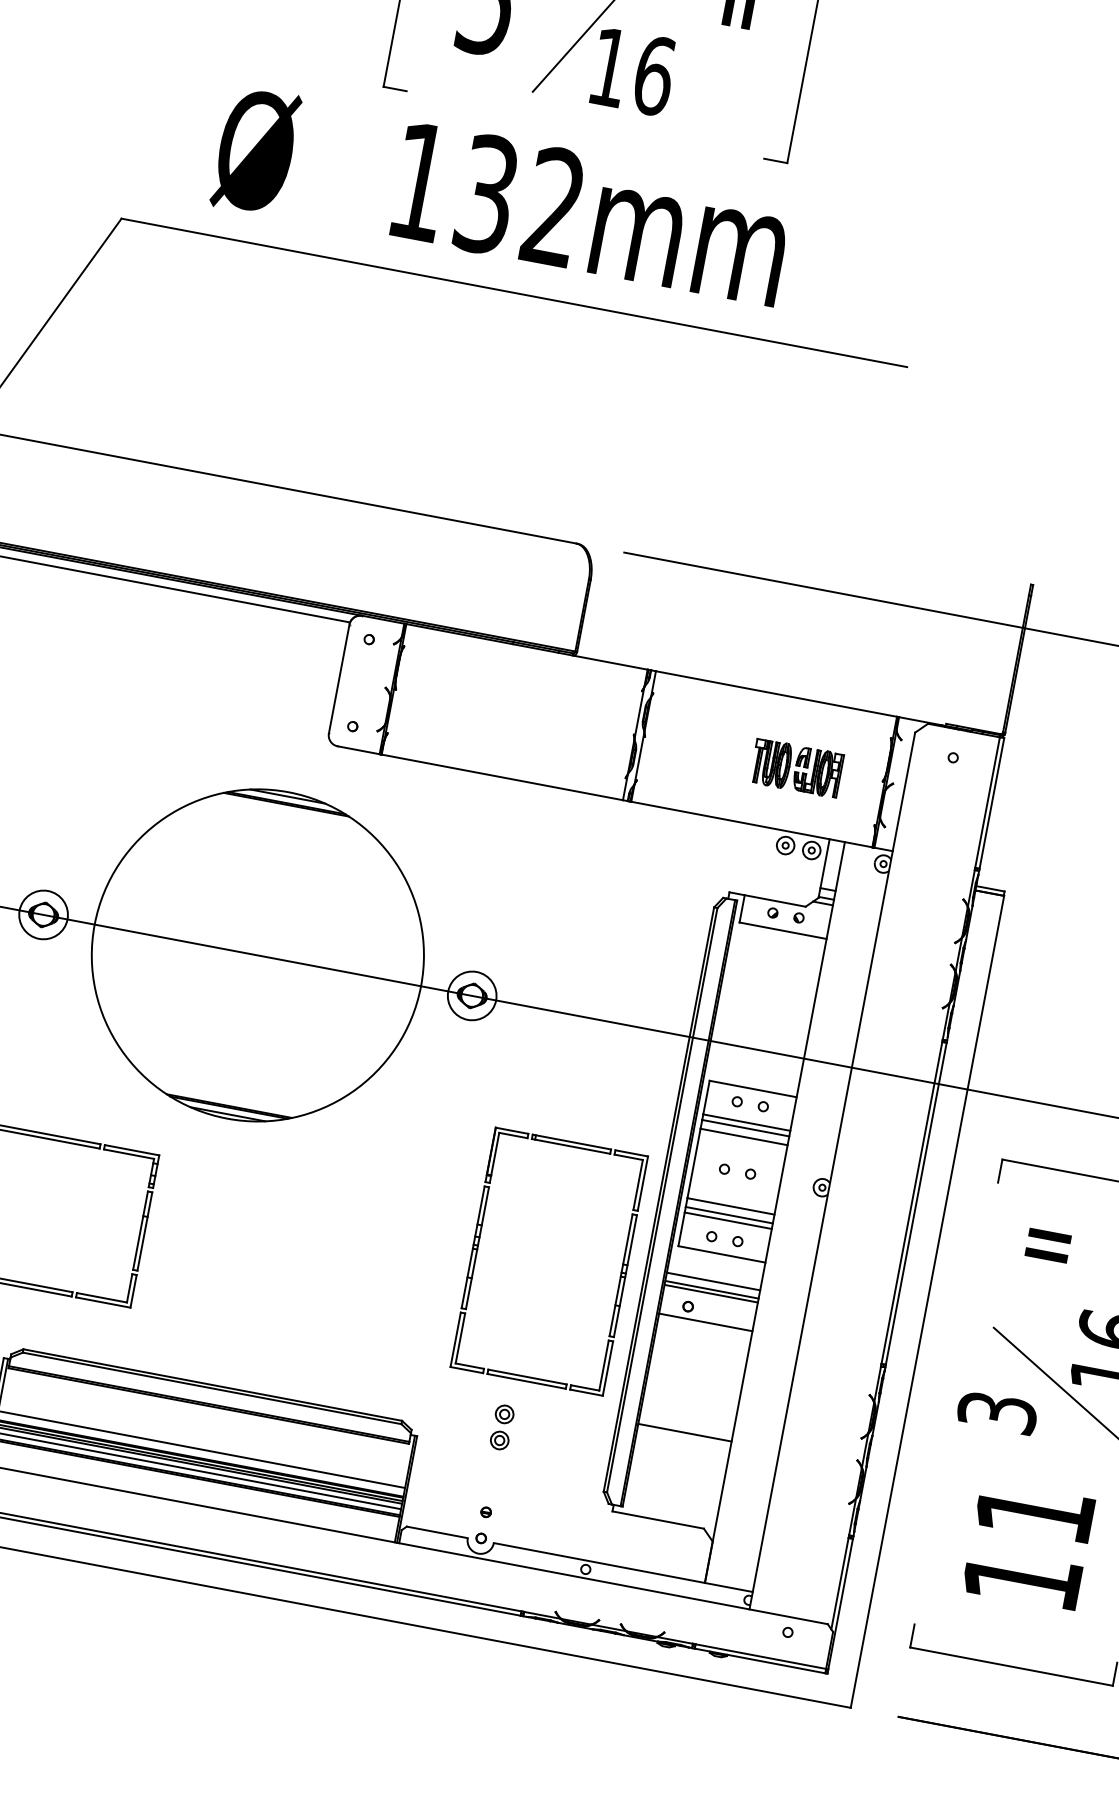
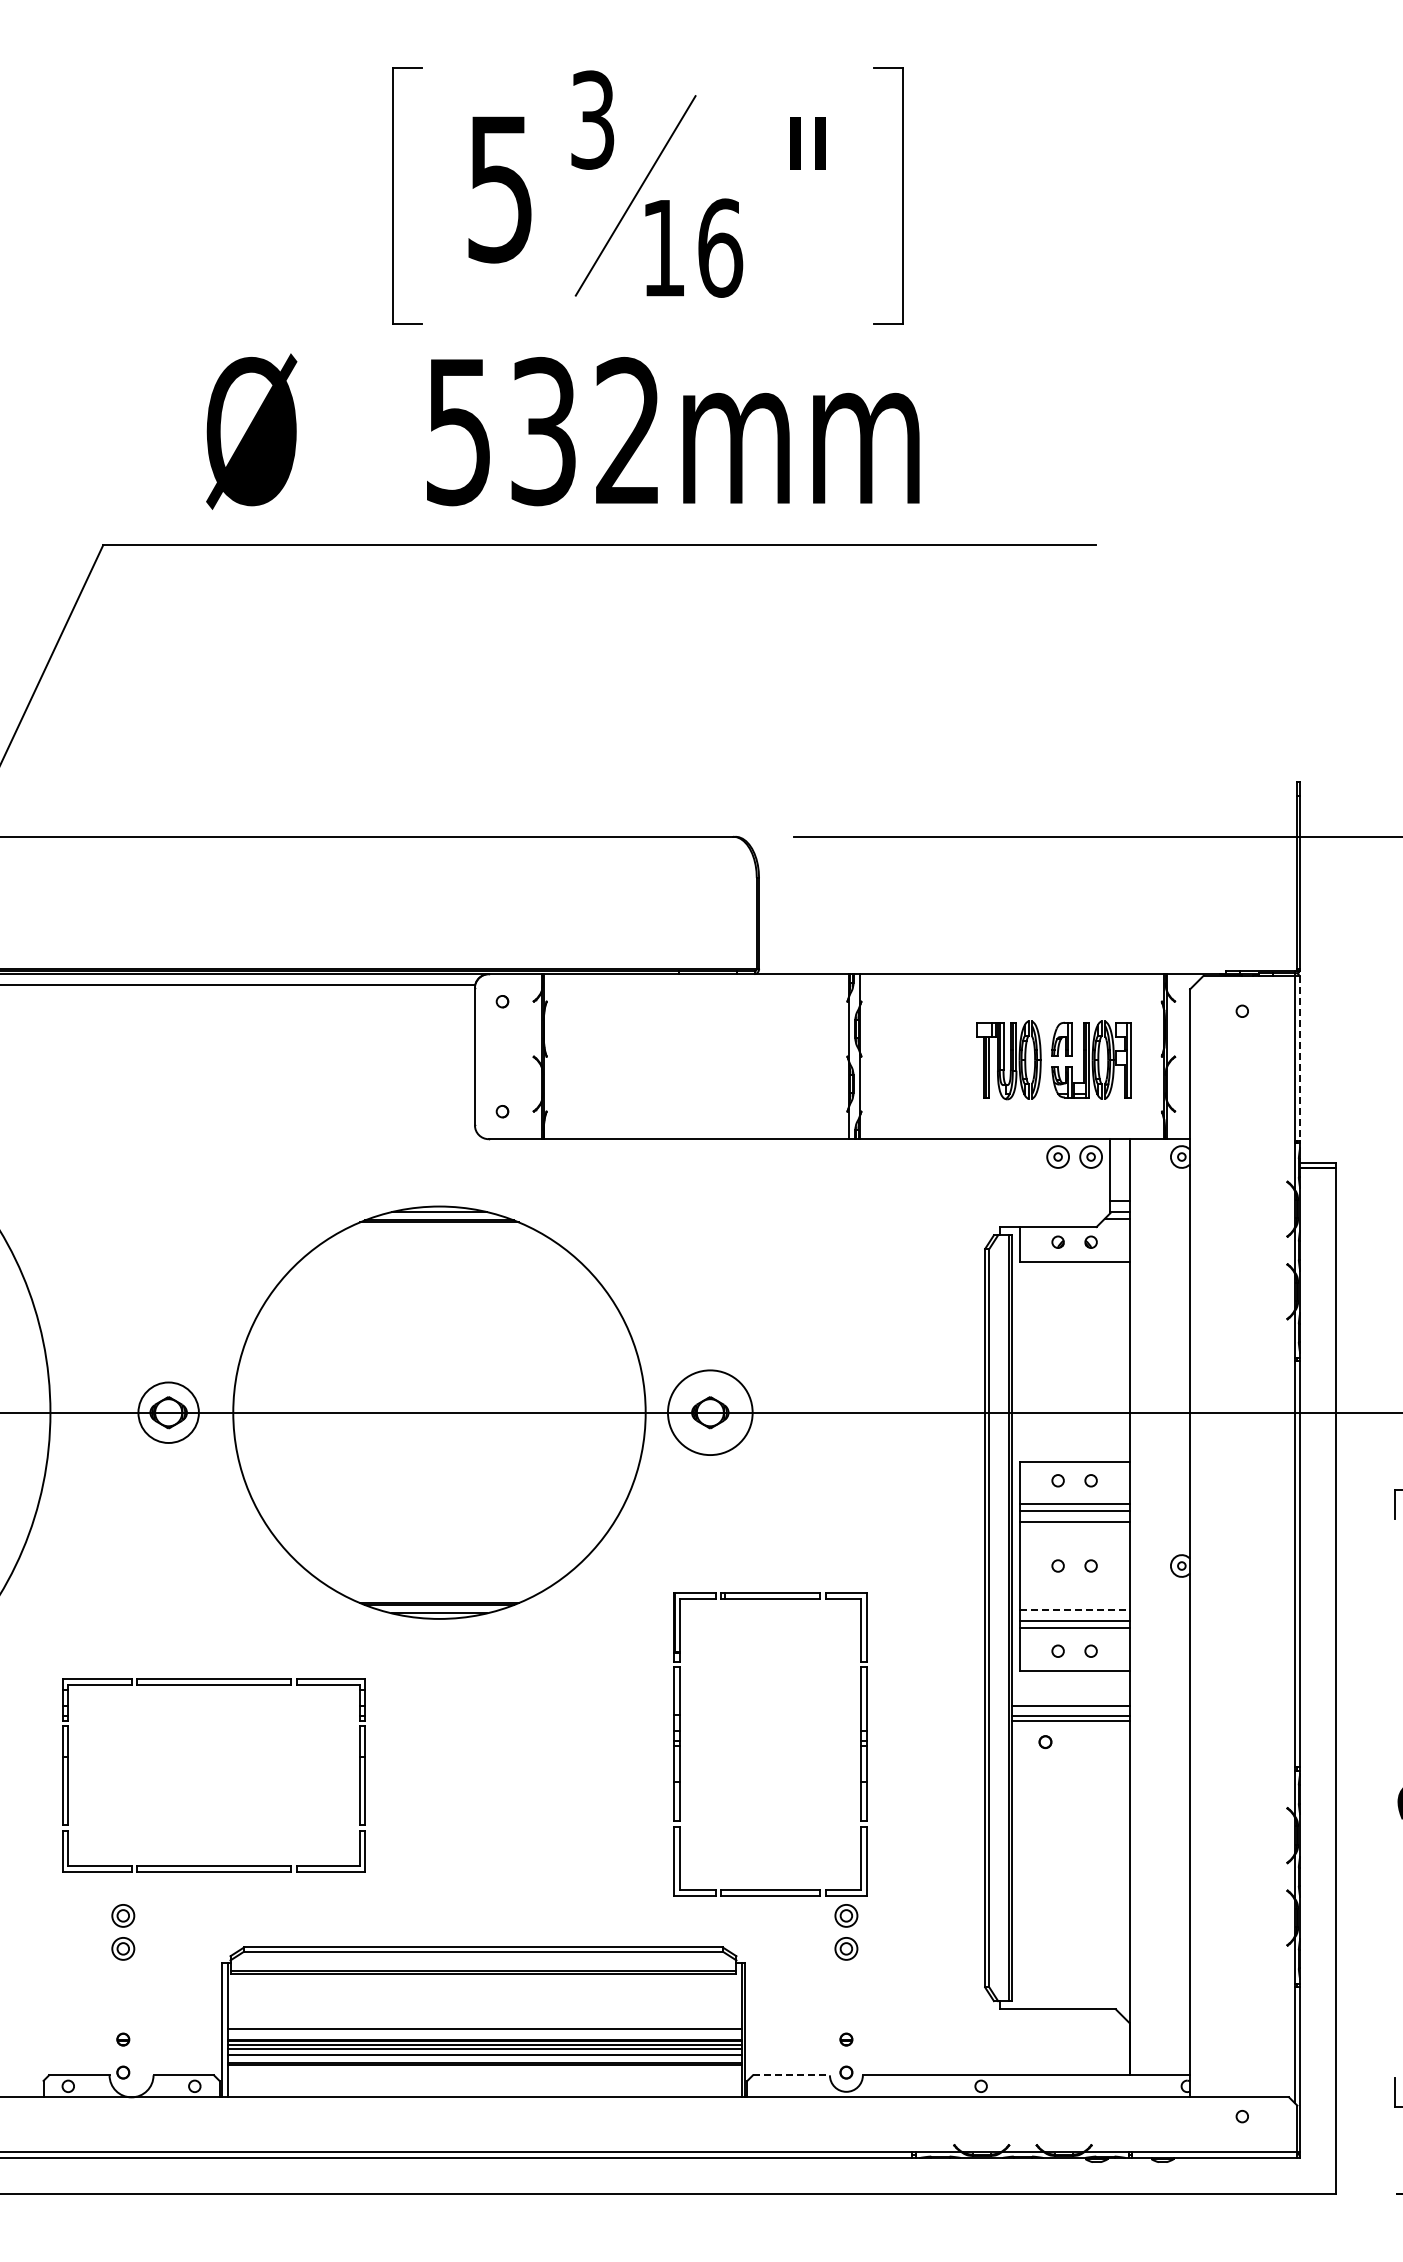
text: (419, 182) -> (458, 432), 132mm -> 532mm
part: (796, 767) -> (1053, 1059), size x1.4
line: (992, 803) -> (1300, 1058), solid -> dashed
circle: (472, 995) -> (710, 1412), size x1.4
line: (730, 1206) -> (1074, 1609), solid -> dashed
part: (477, 1248) -> (680, 1744), moved
line: (705, 1322) -> (1070, 1757), removed
line: (684, 1432) -> (1070, 1896), removed
line: (437, 1532) -> (791, 2075), solid -> dashed

